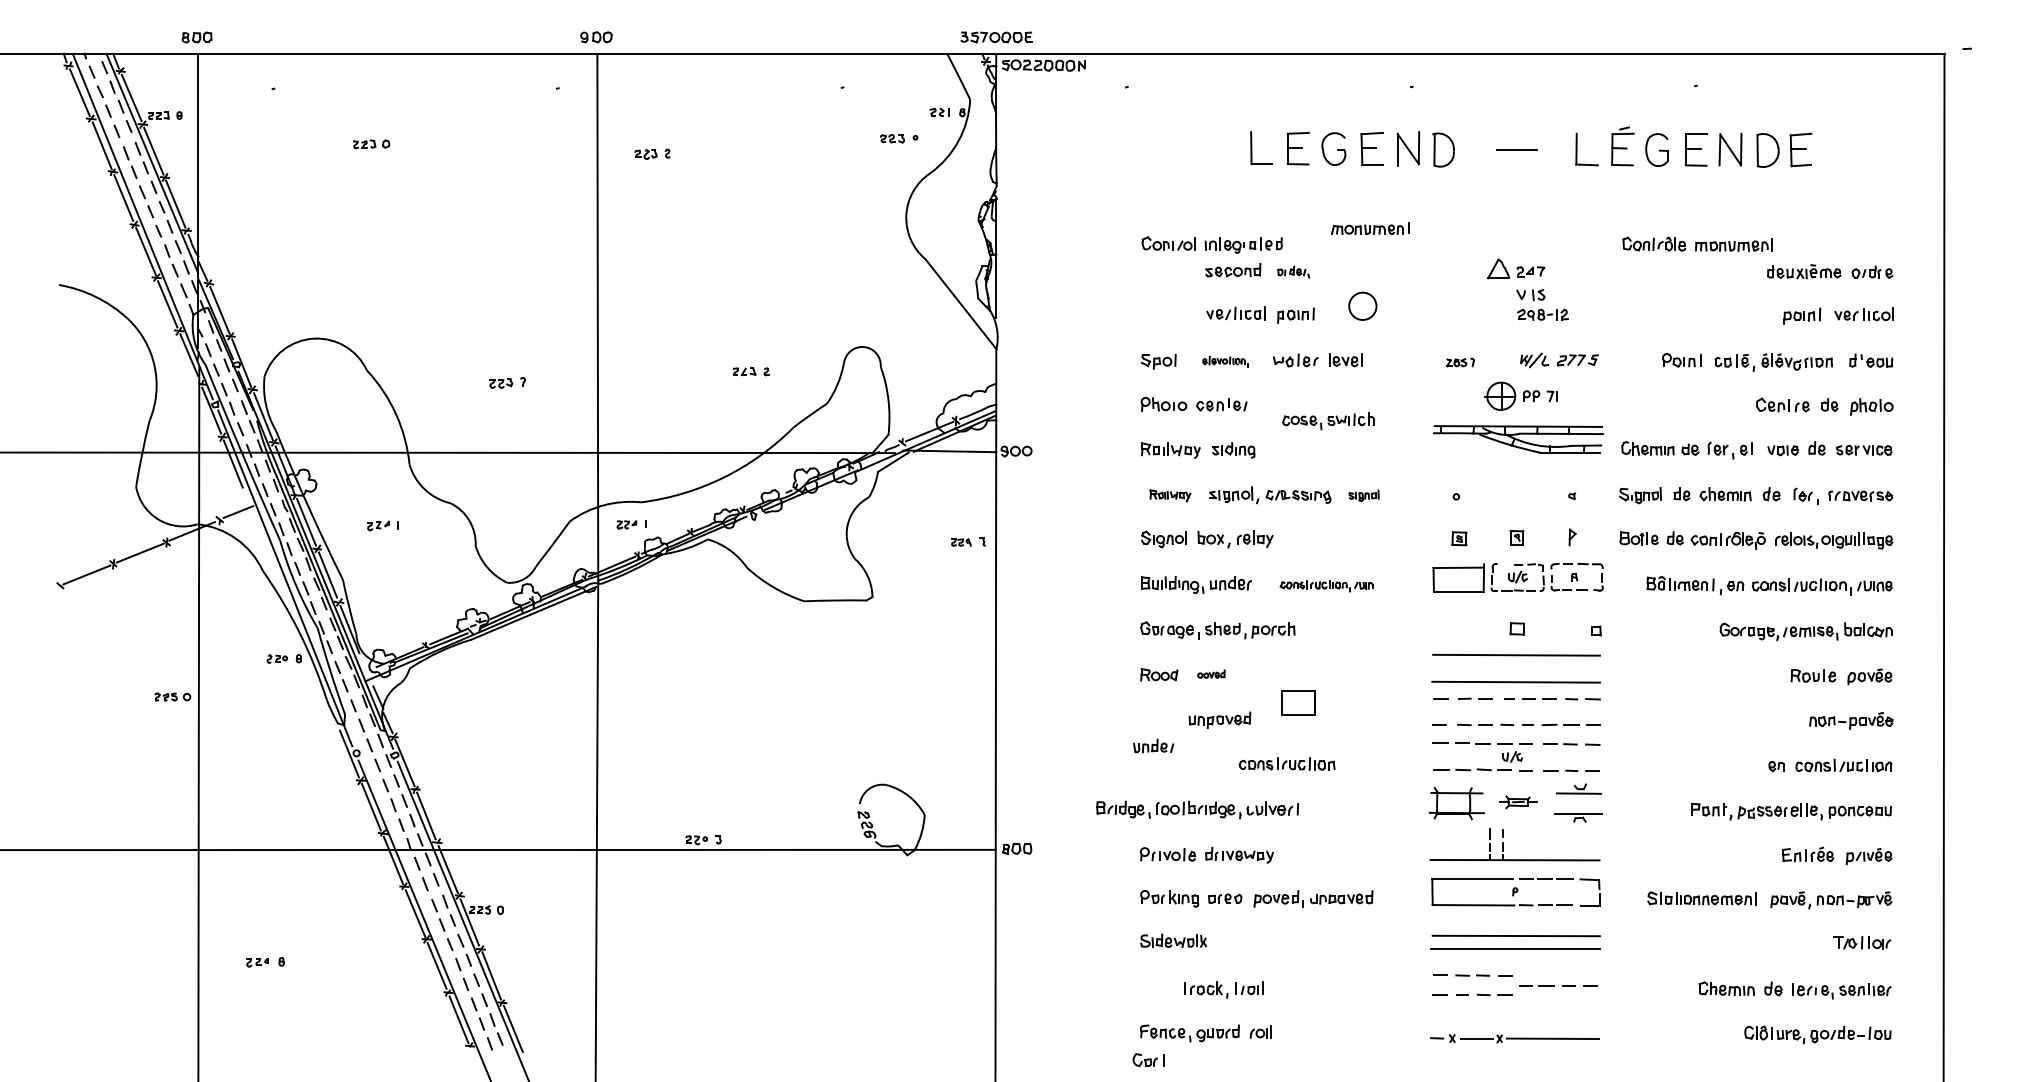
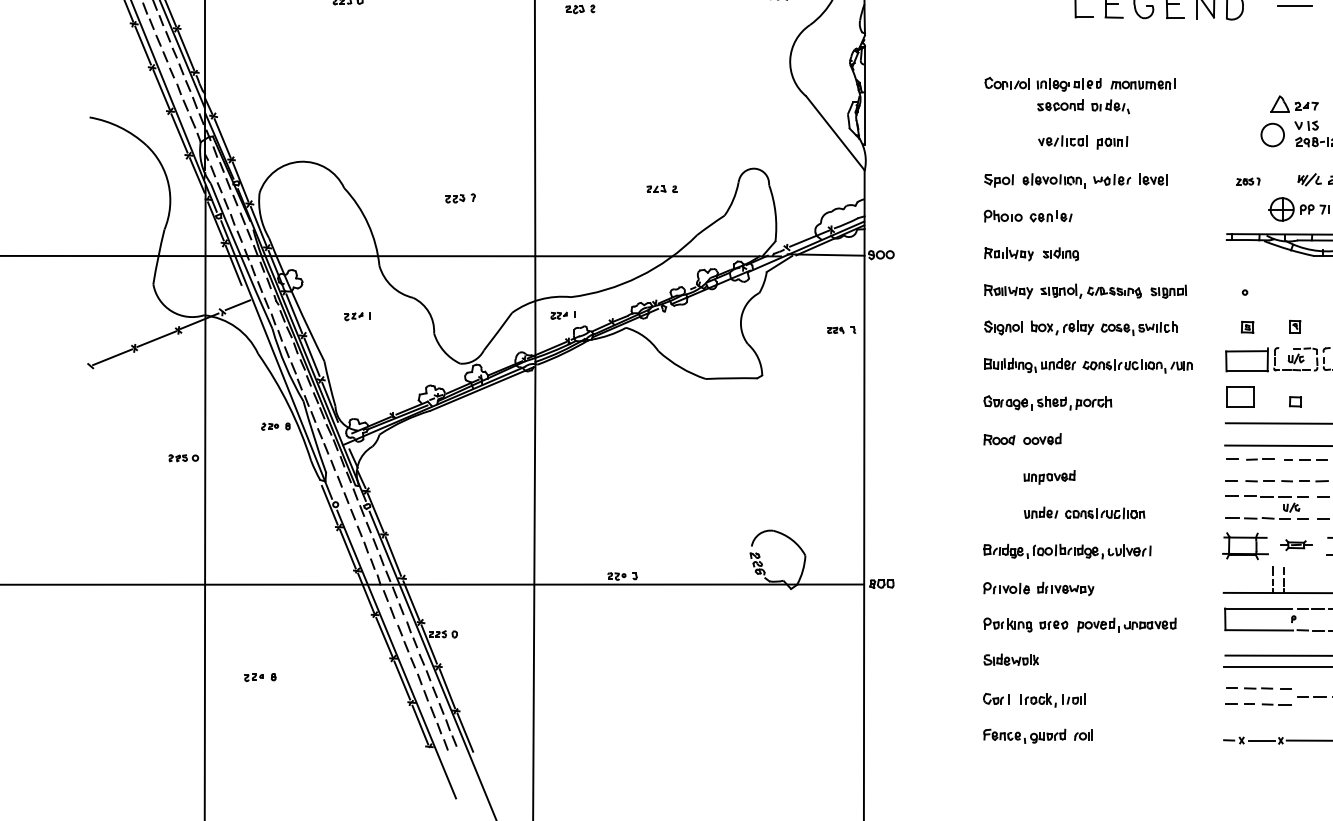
part: (1370, 228) -> (1143, 83), moved
part: (1293, 271) -> (1110, 106), size x1.43
circle: (1362, 305) -> (1272, 134), moved
part: (1225, 361) -> (1054, 180), size x1.67
part: (1328, 421) -> (1139, 328), moved
part: (1170, 495) -> (1008, 291), size x1.43
part: (1363, 495) -> (1168, 291), size x1.43
part: (1326, 585) -> (1137, 365), size x1.43
part: (1211, 674) -> (1042, 439), size x1.67
part: (1298, 702) -> (1240, 396), moved
part: (1153, 745) -> (1040, 512), moved
part: (1197, 809) -> (1067, 551), moved
part: (1148, 1059) -> (996, 698), moved

